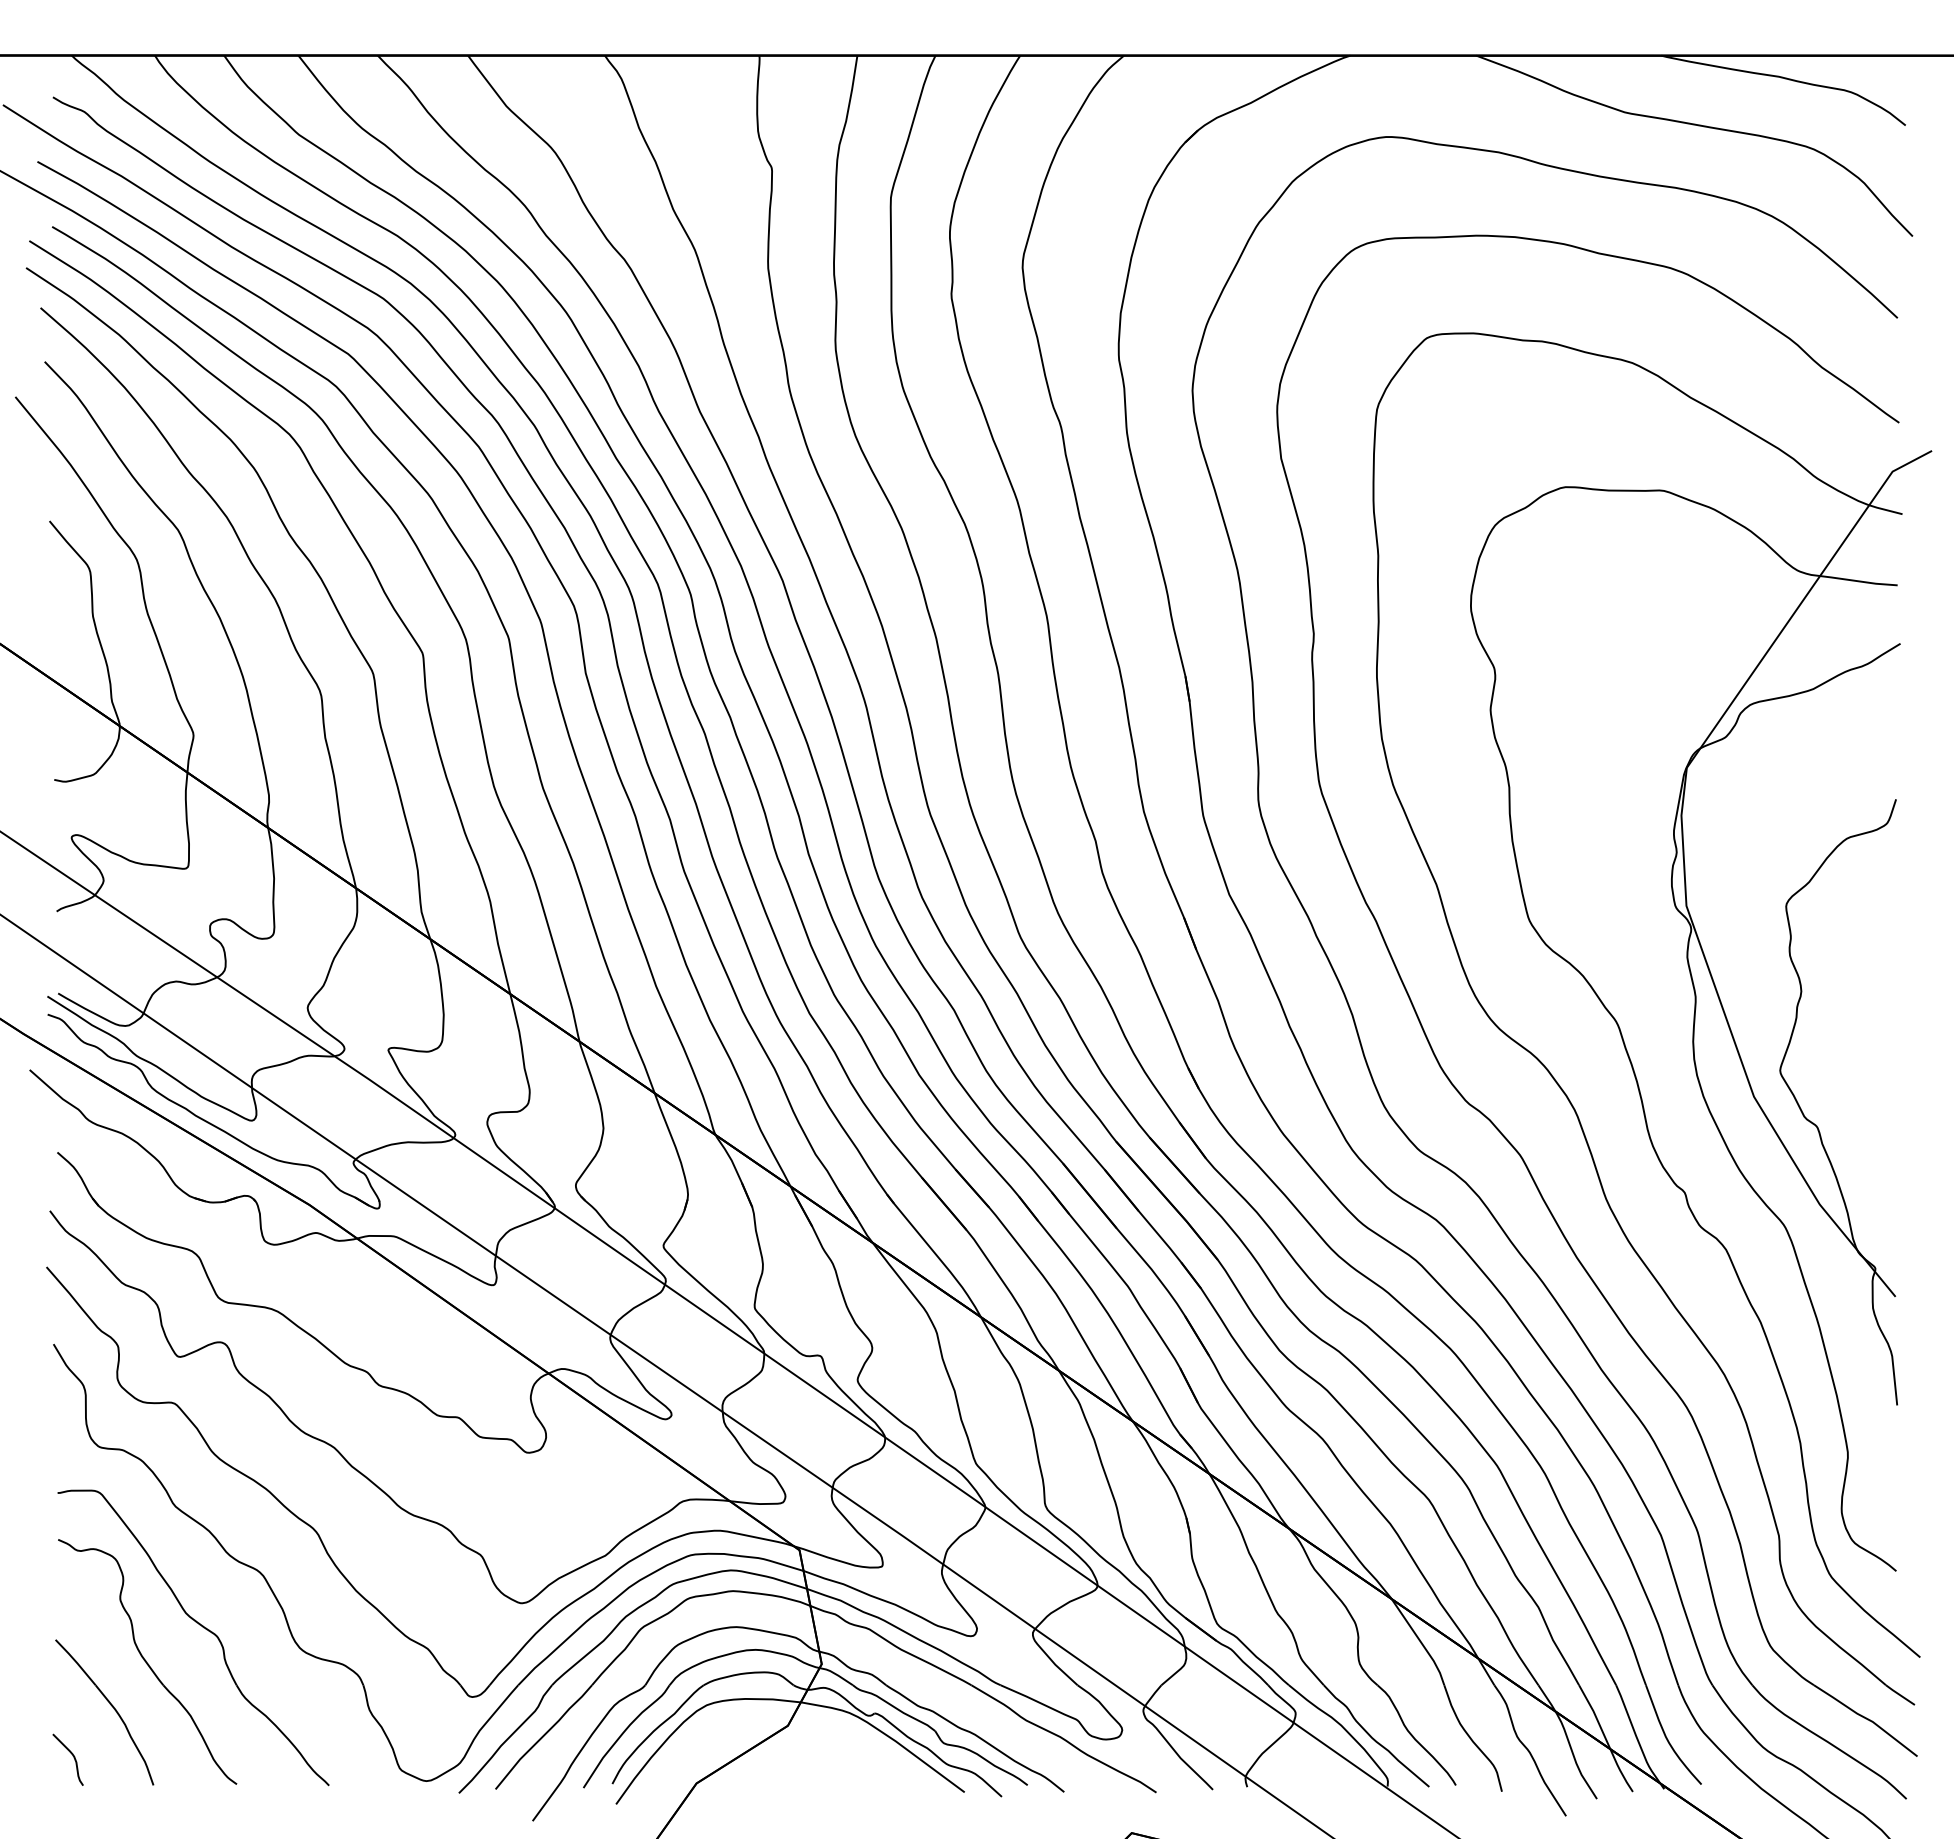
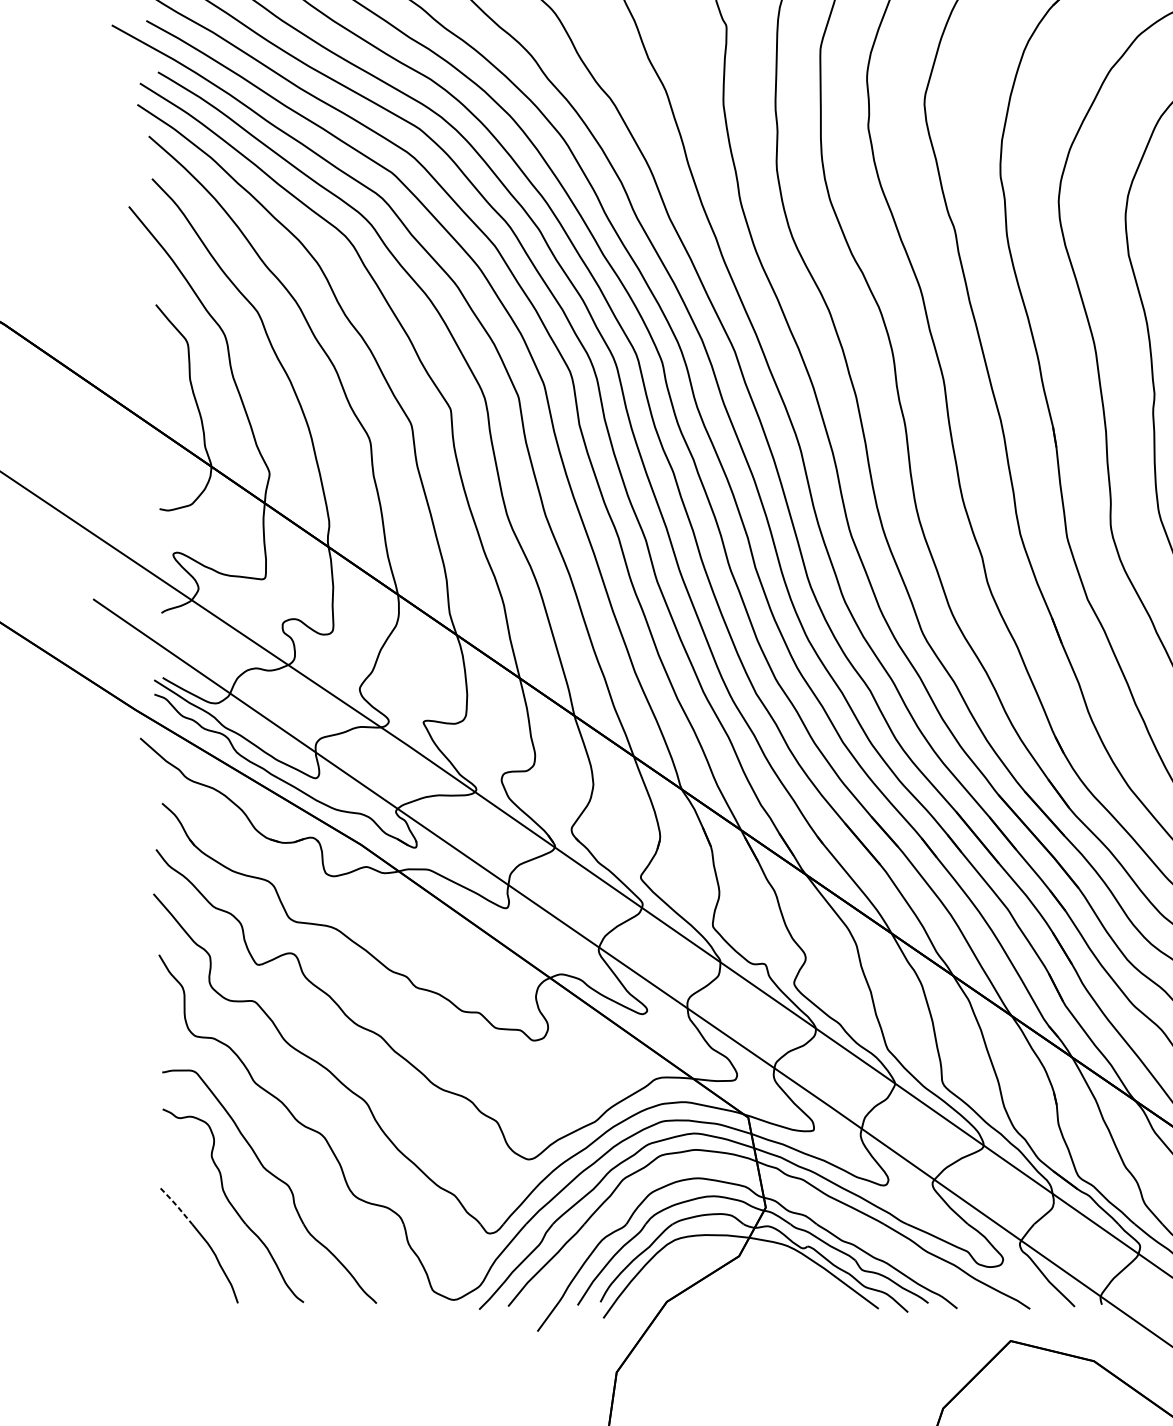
line: (76, 1662) -> (177, 1206), solid -> dashed
curve: (72, 1756) -> (173, 1280), removed

